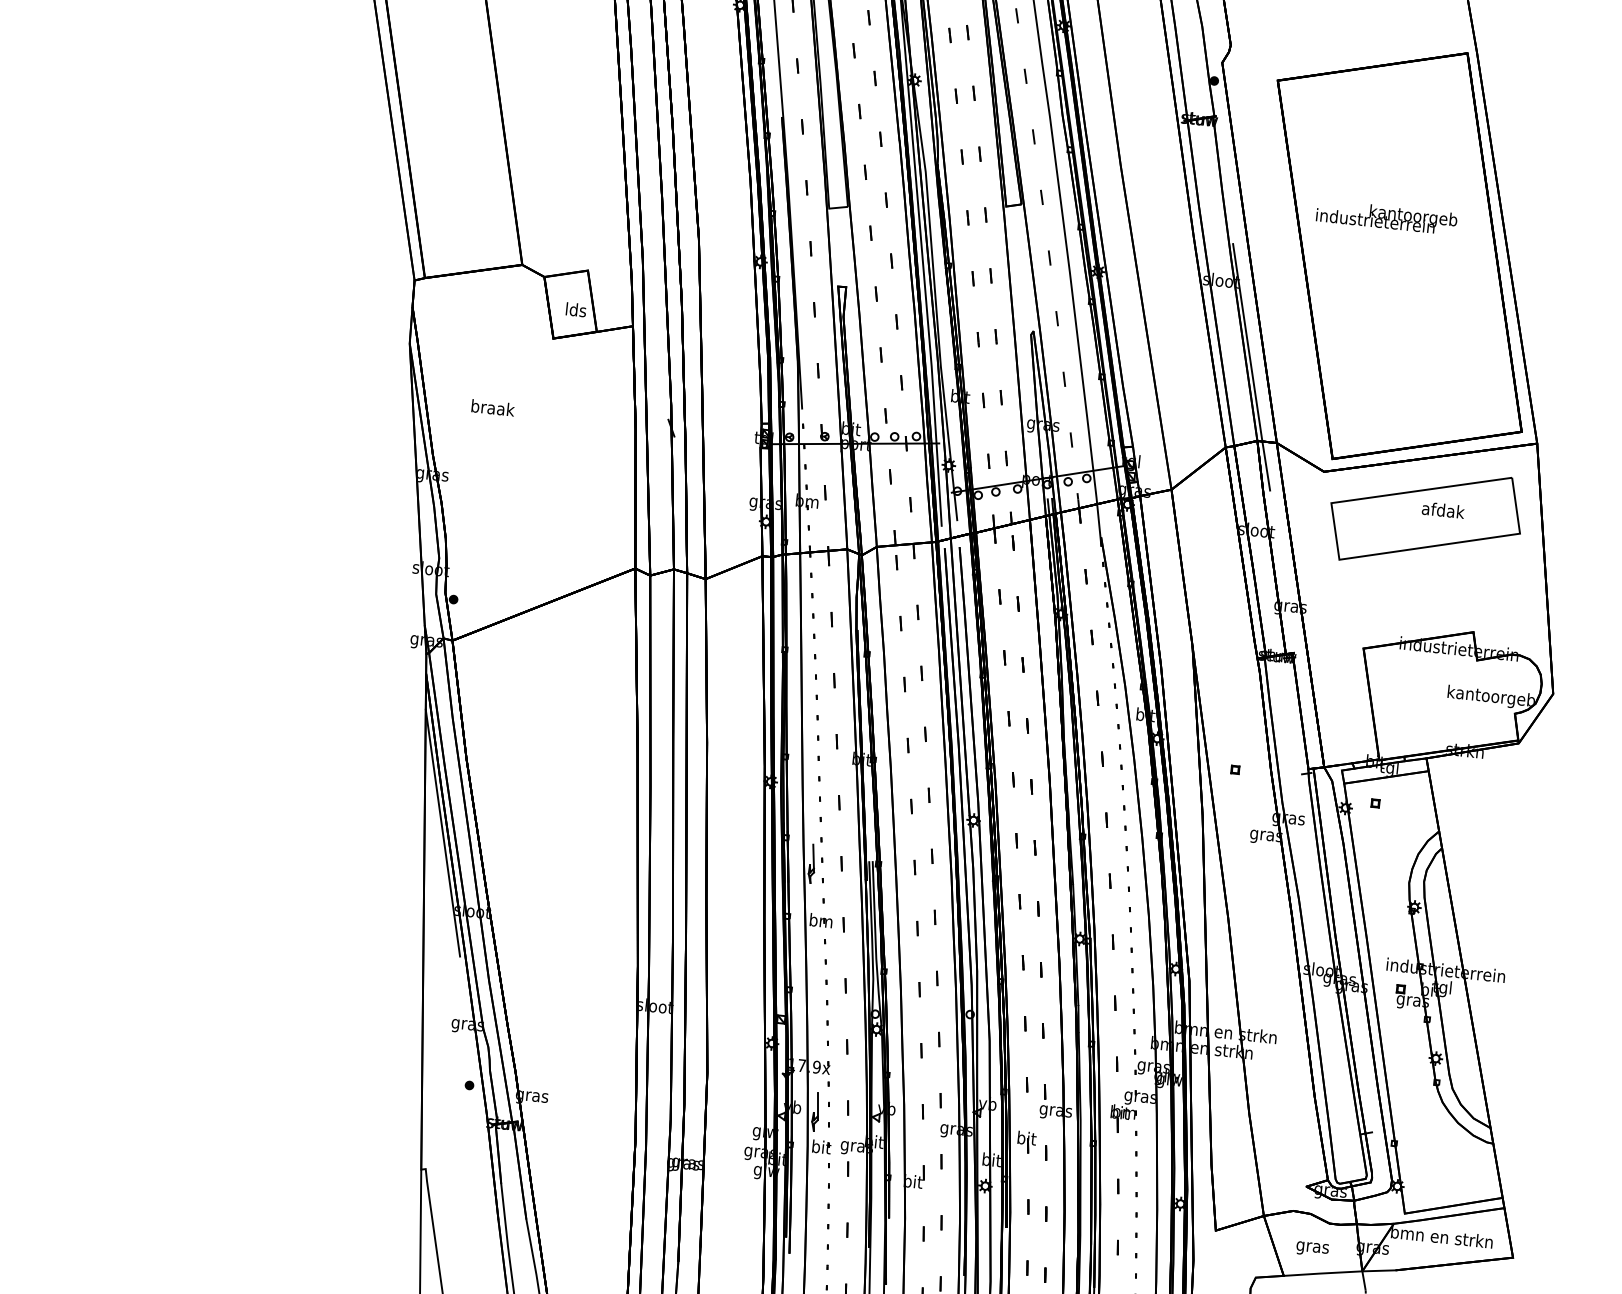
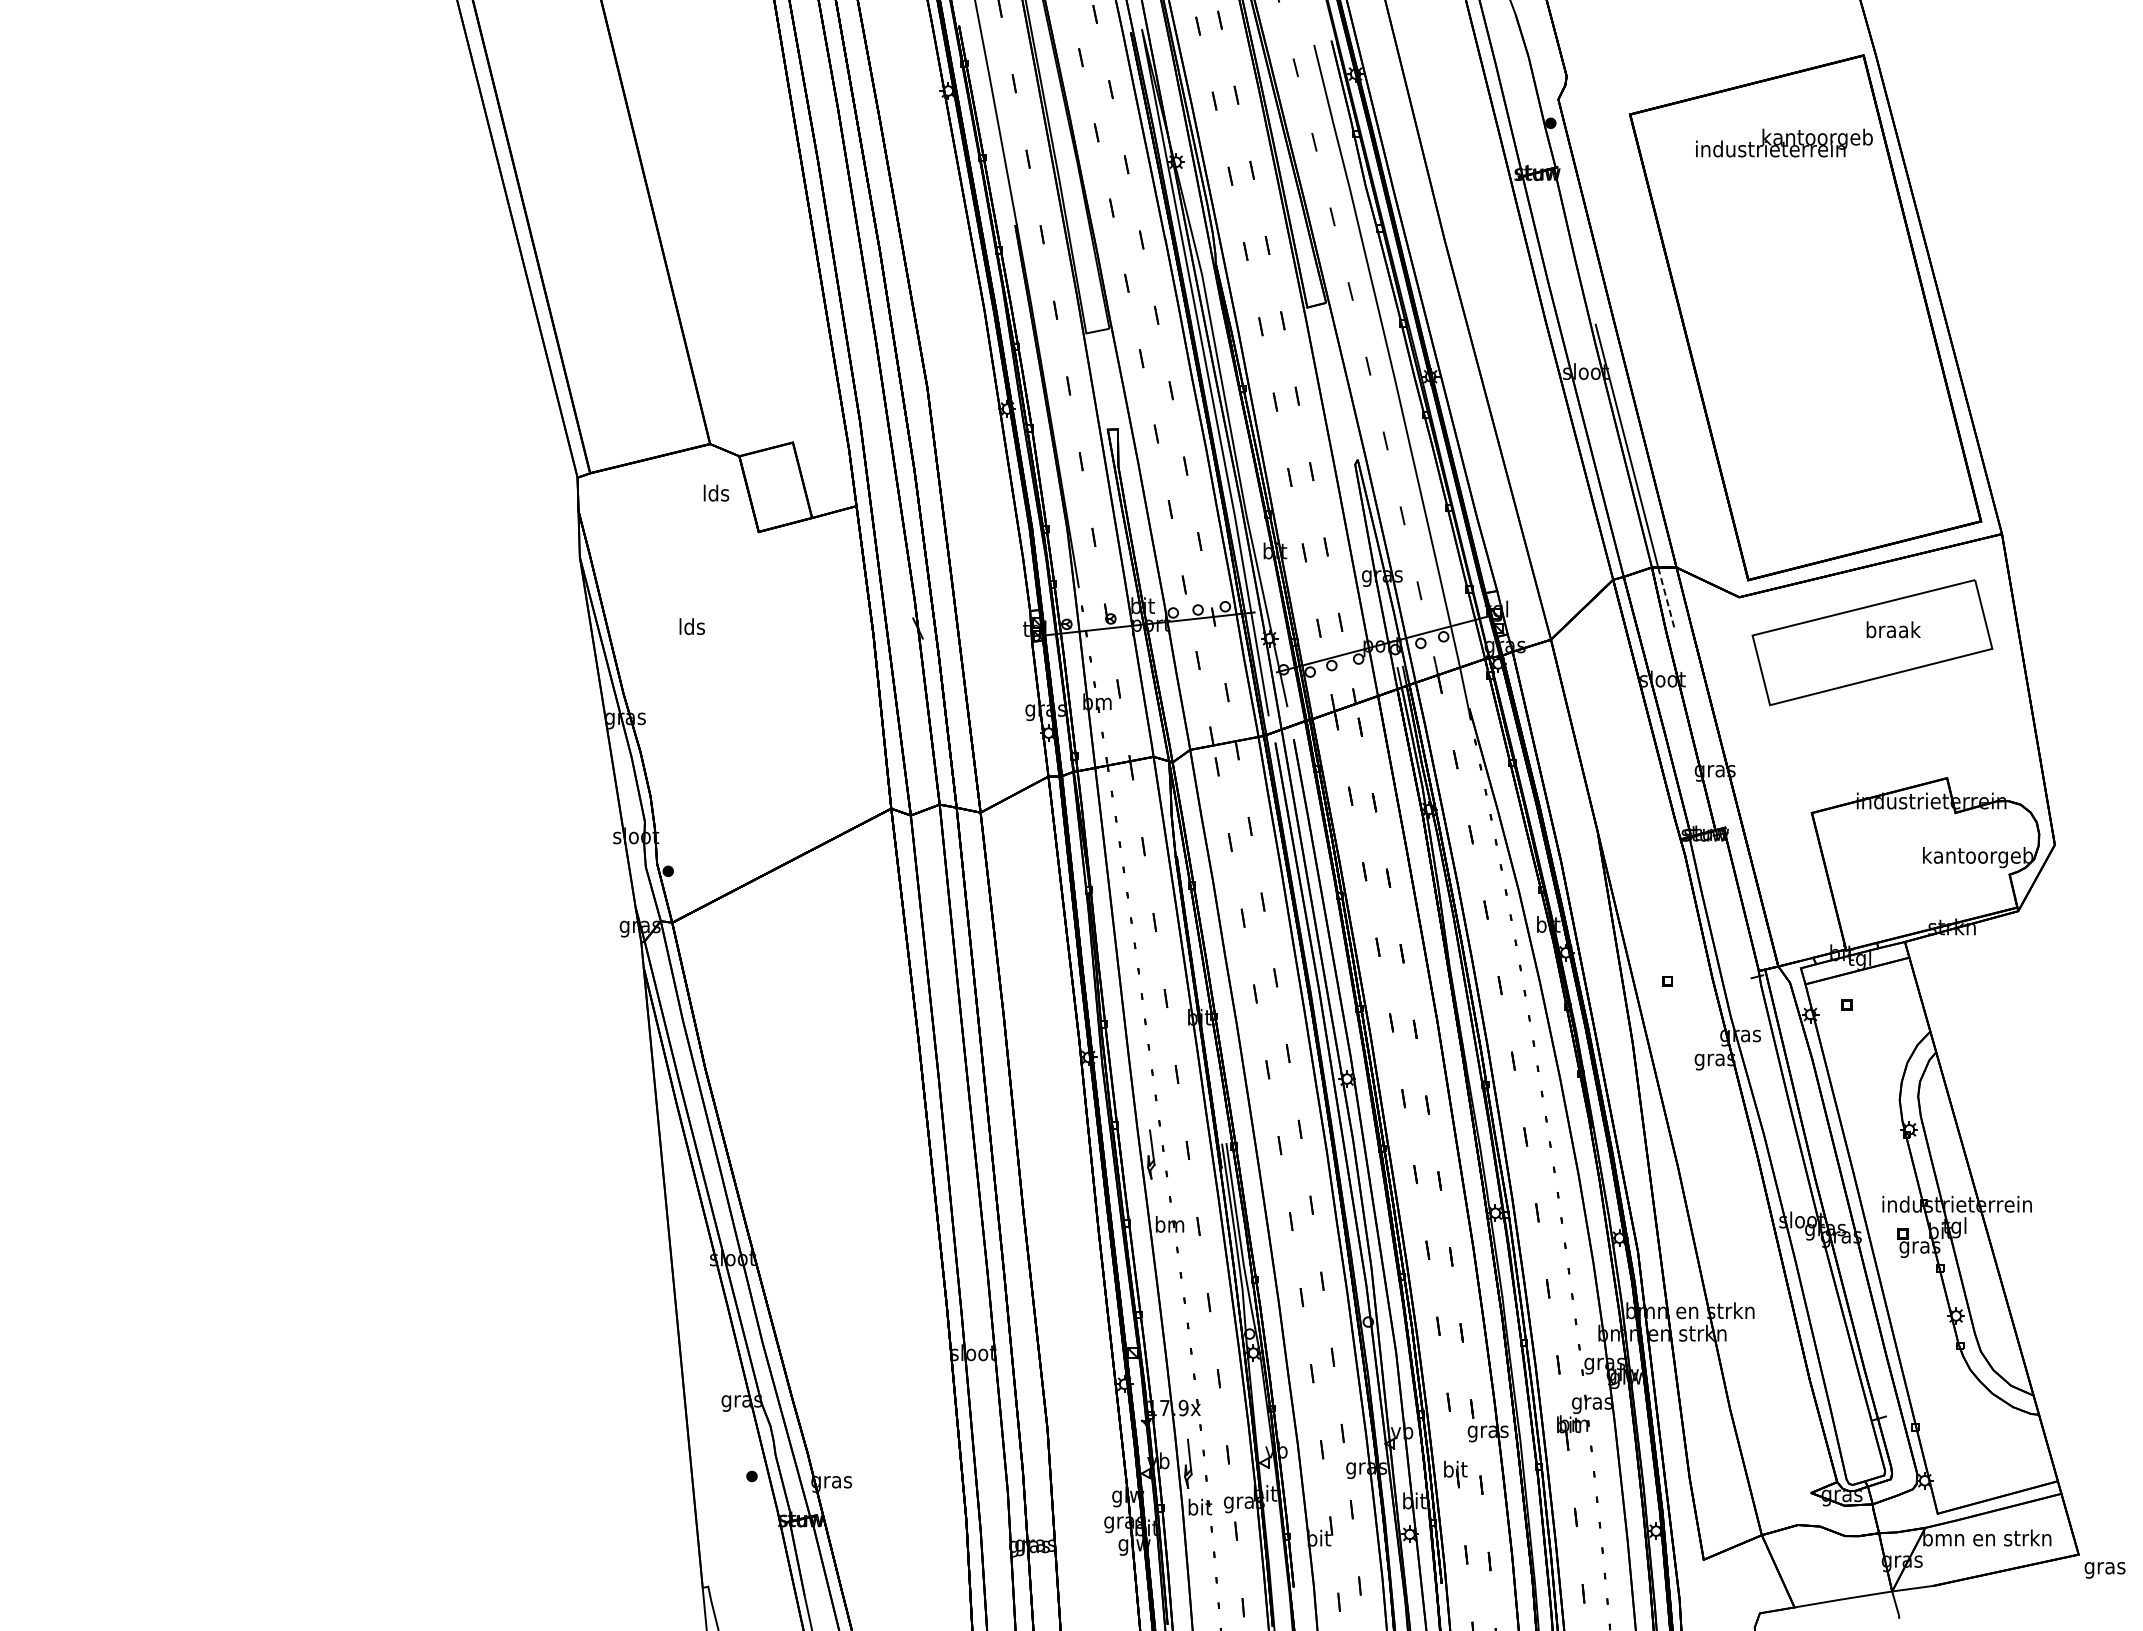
text: (1387, 216) -> (1784, 142), moved
text: (576, 309) -> (716, 492), moved
text: (493, 407) -> (692, 626), braak -> lds
line: (1266, 466) -> (1666, 598), solid -> dashed
text: (1443, 510) -> (1893, 629), afdak -> braak
line: (442, 833) -> (685, 1164), removed
text: (1312, 1249) -> (2104, 1570), moved

